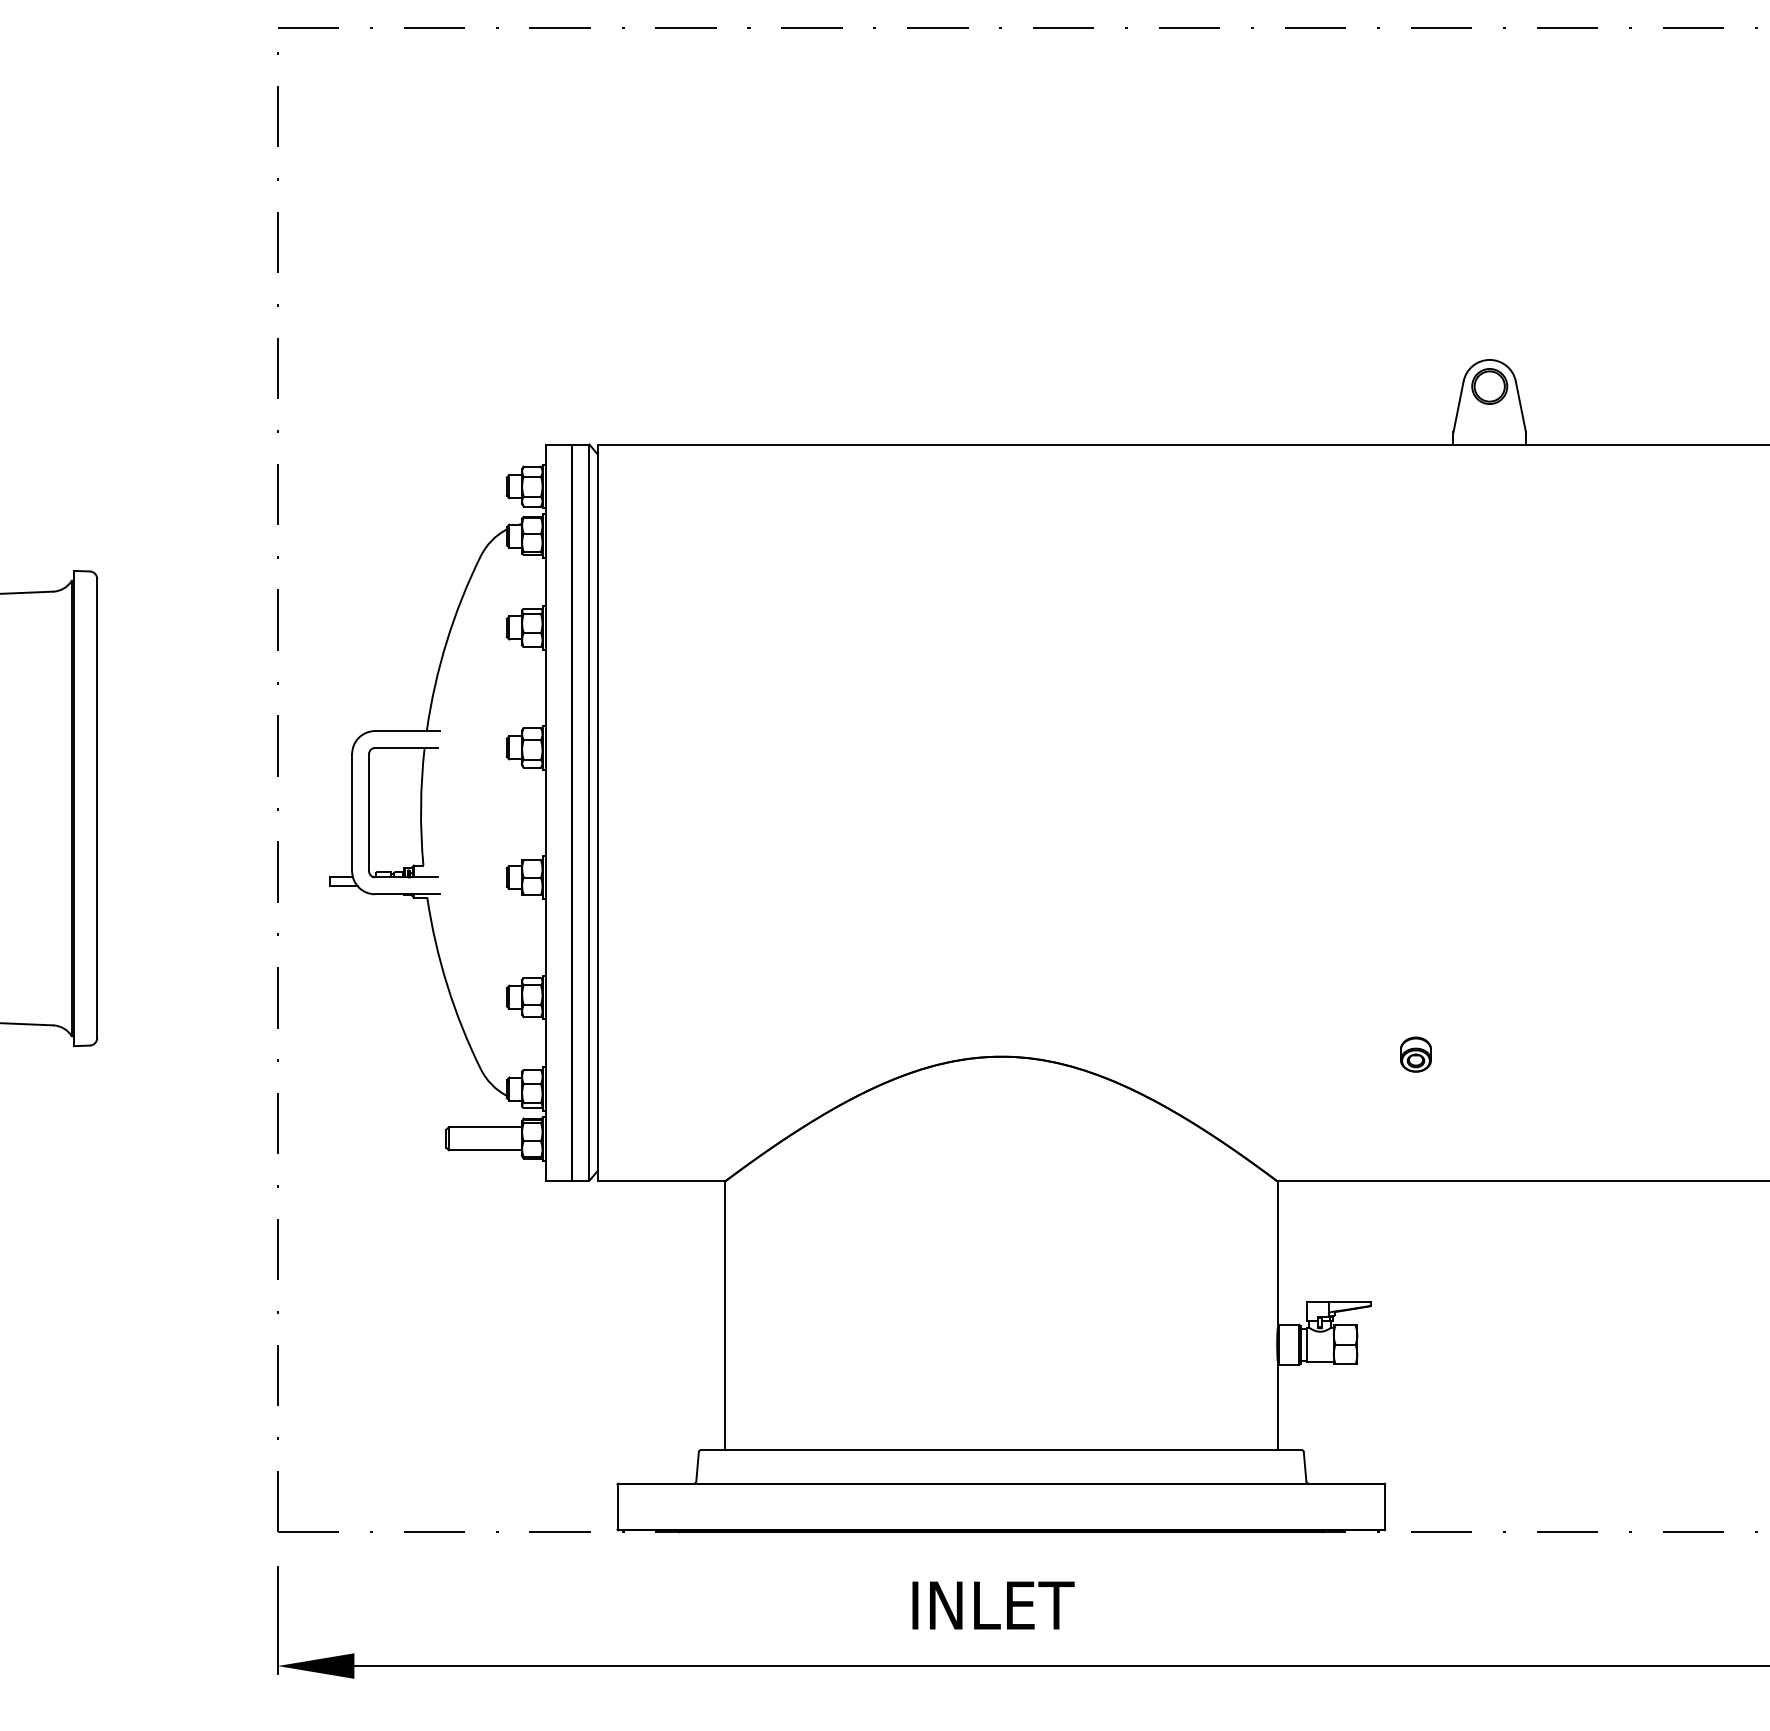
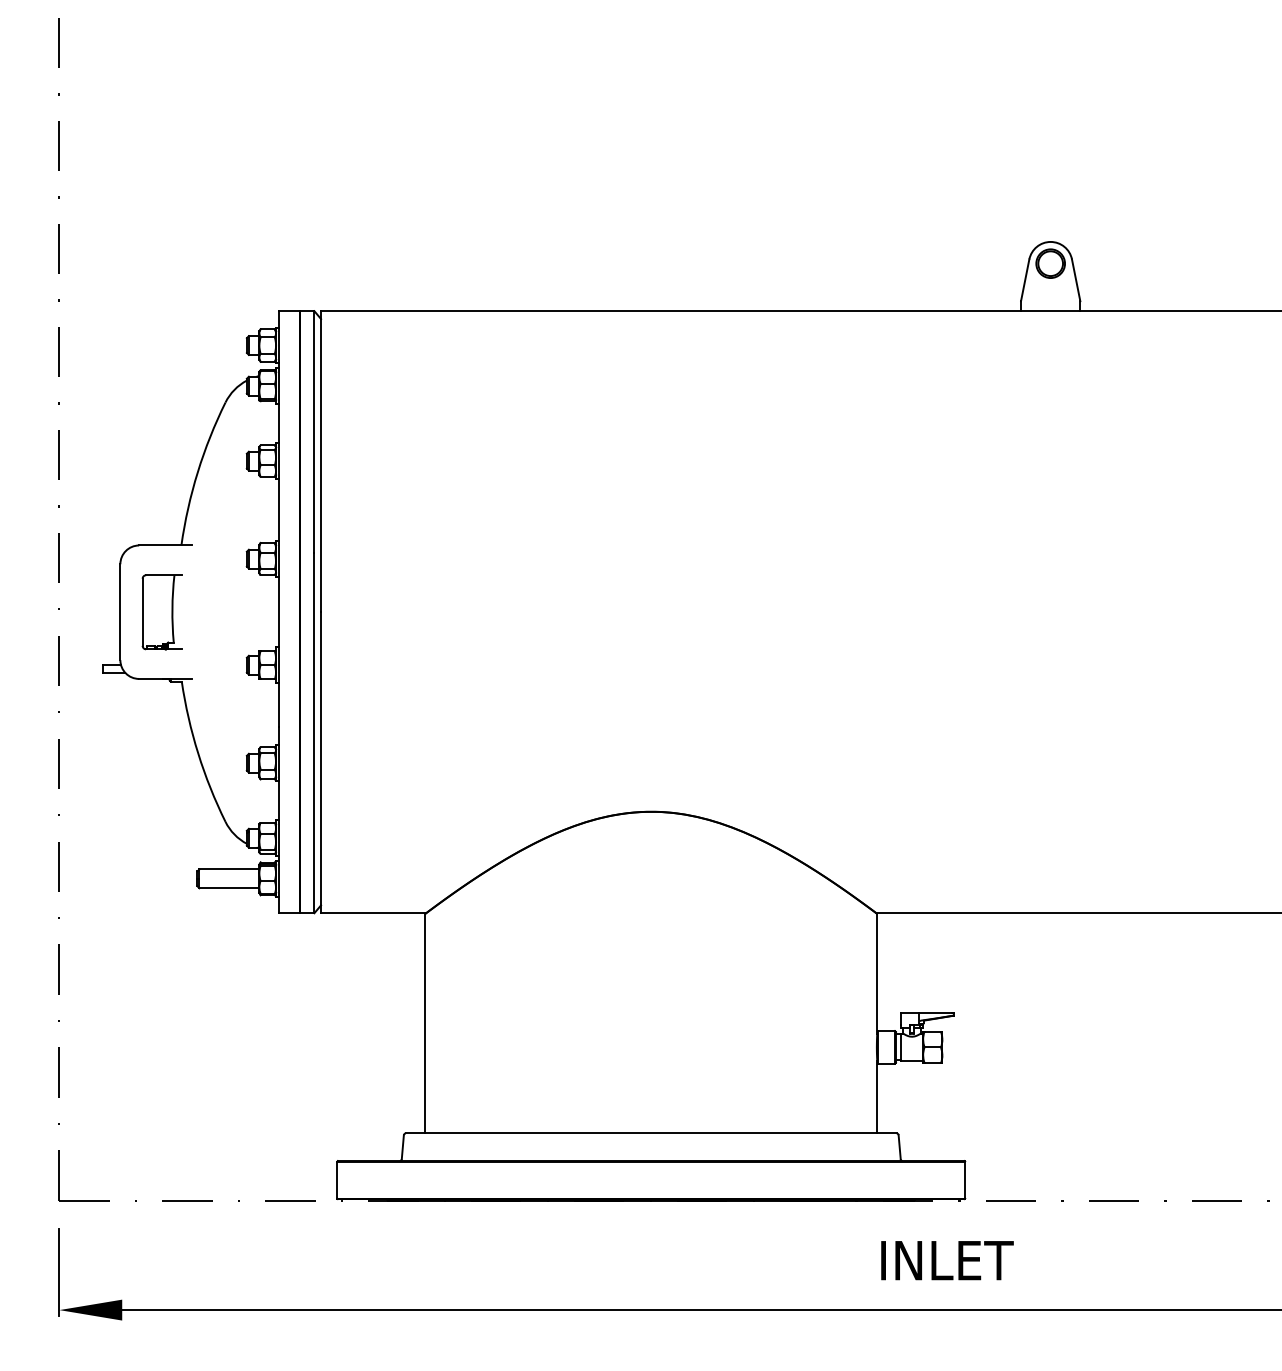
part: (403, 812) -> (162, 612), size x0.7
part: (1415, 1054) -> (989, 809), removed
text: (993, 1605) -> (947, 1260), moved

